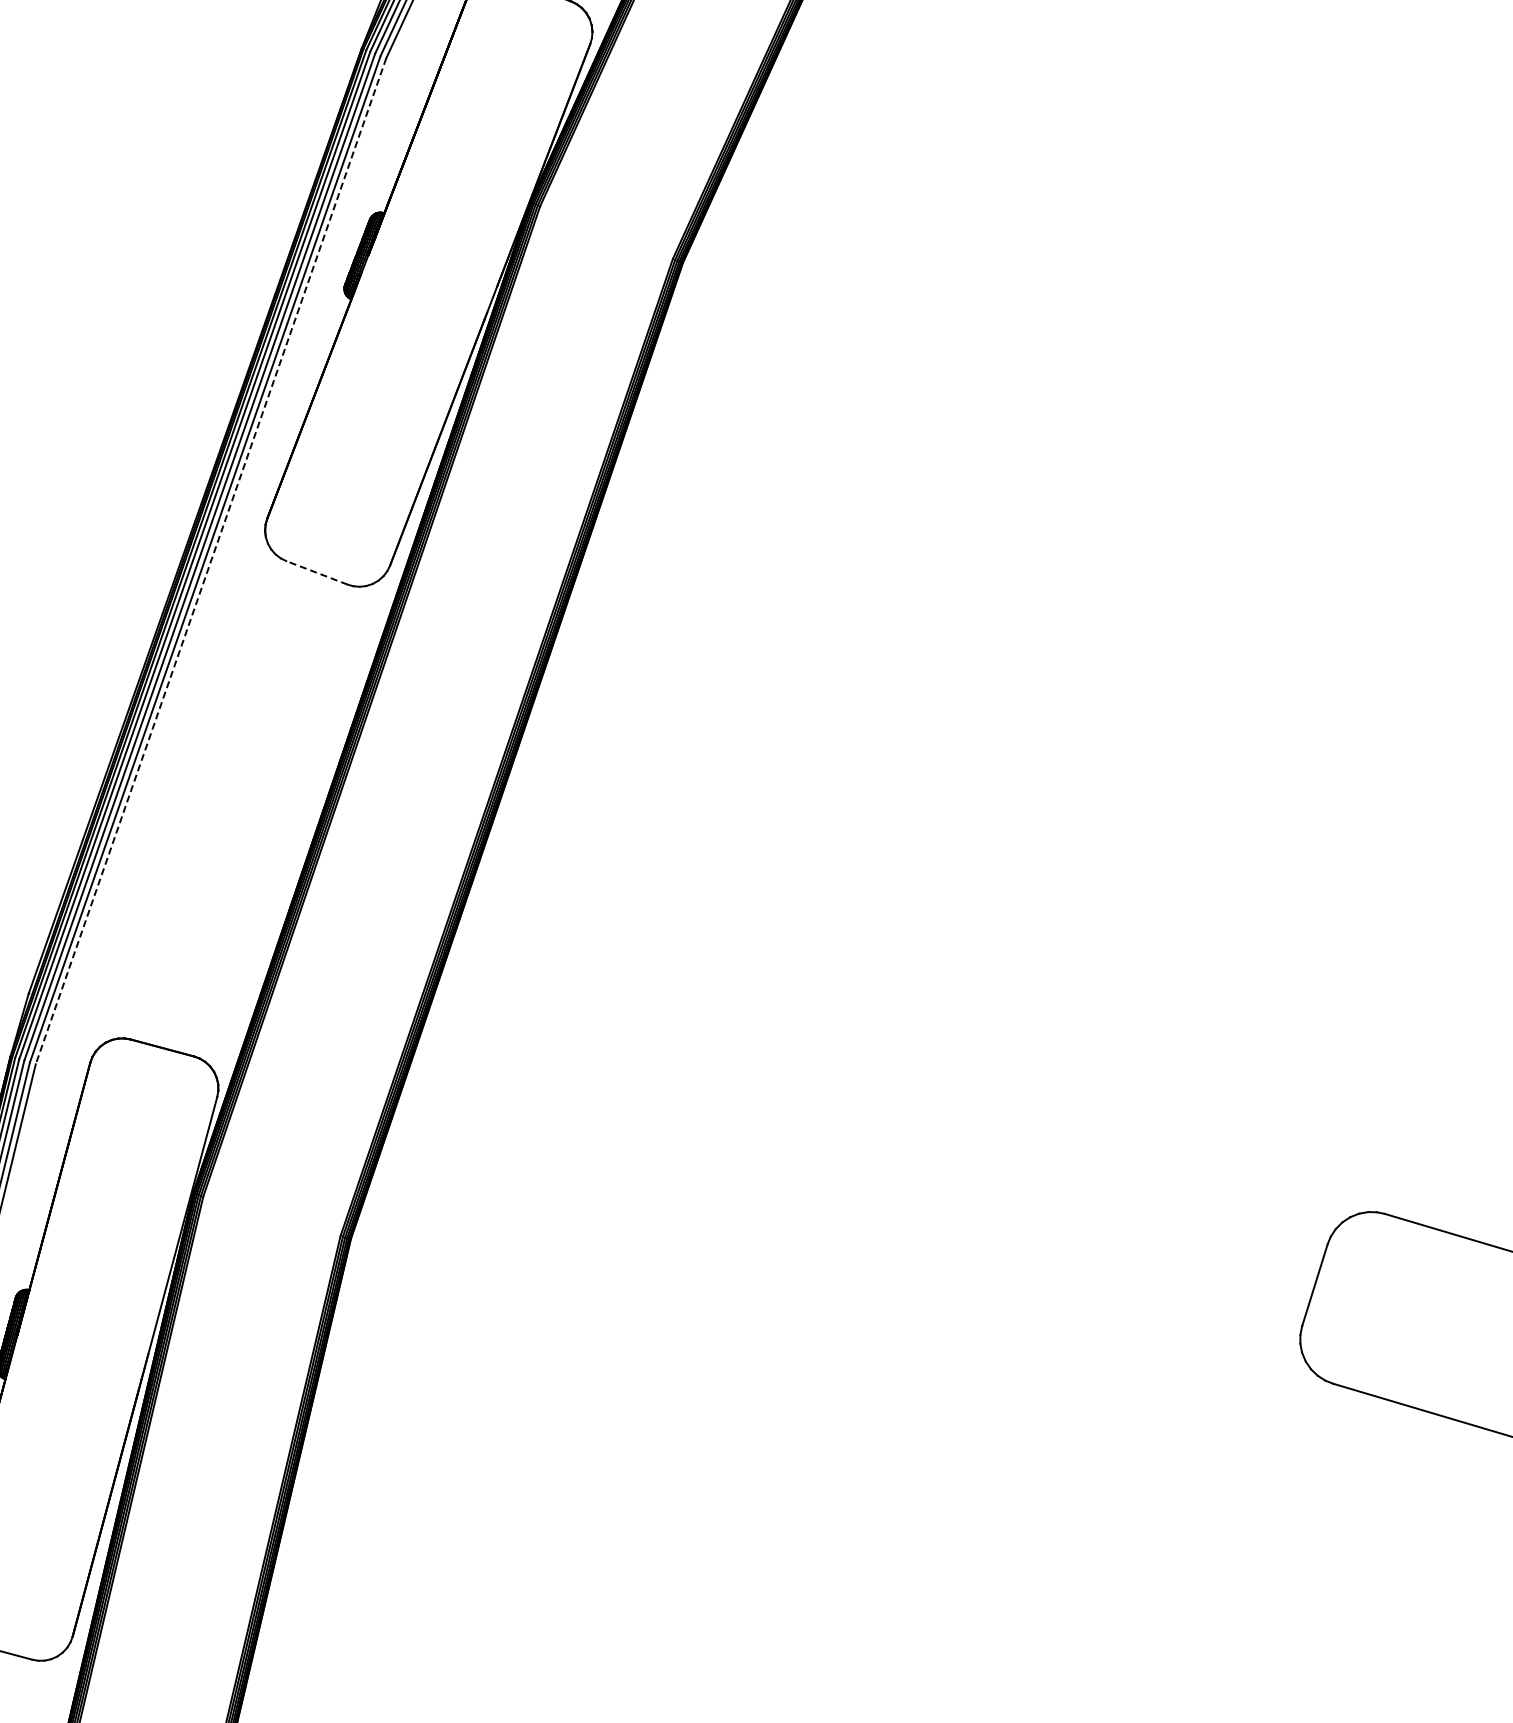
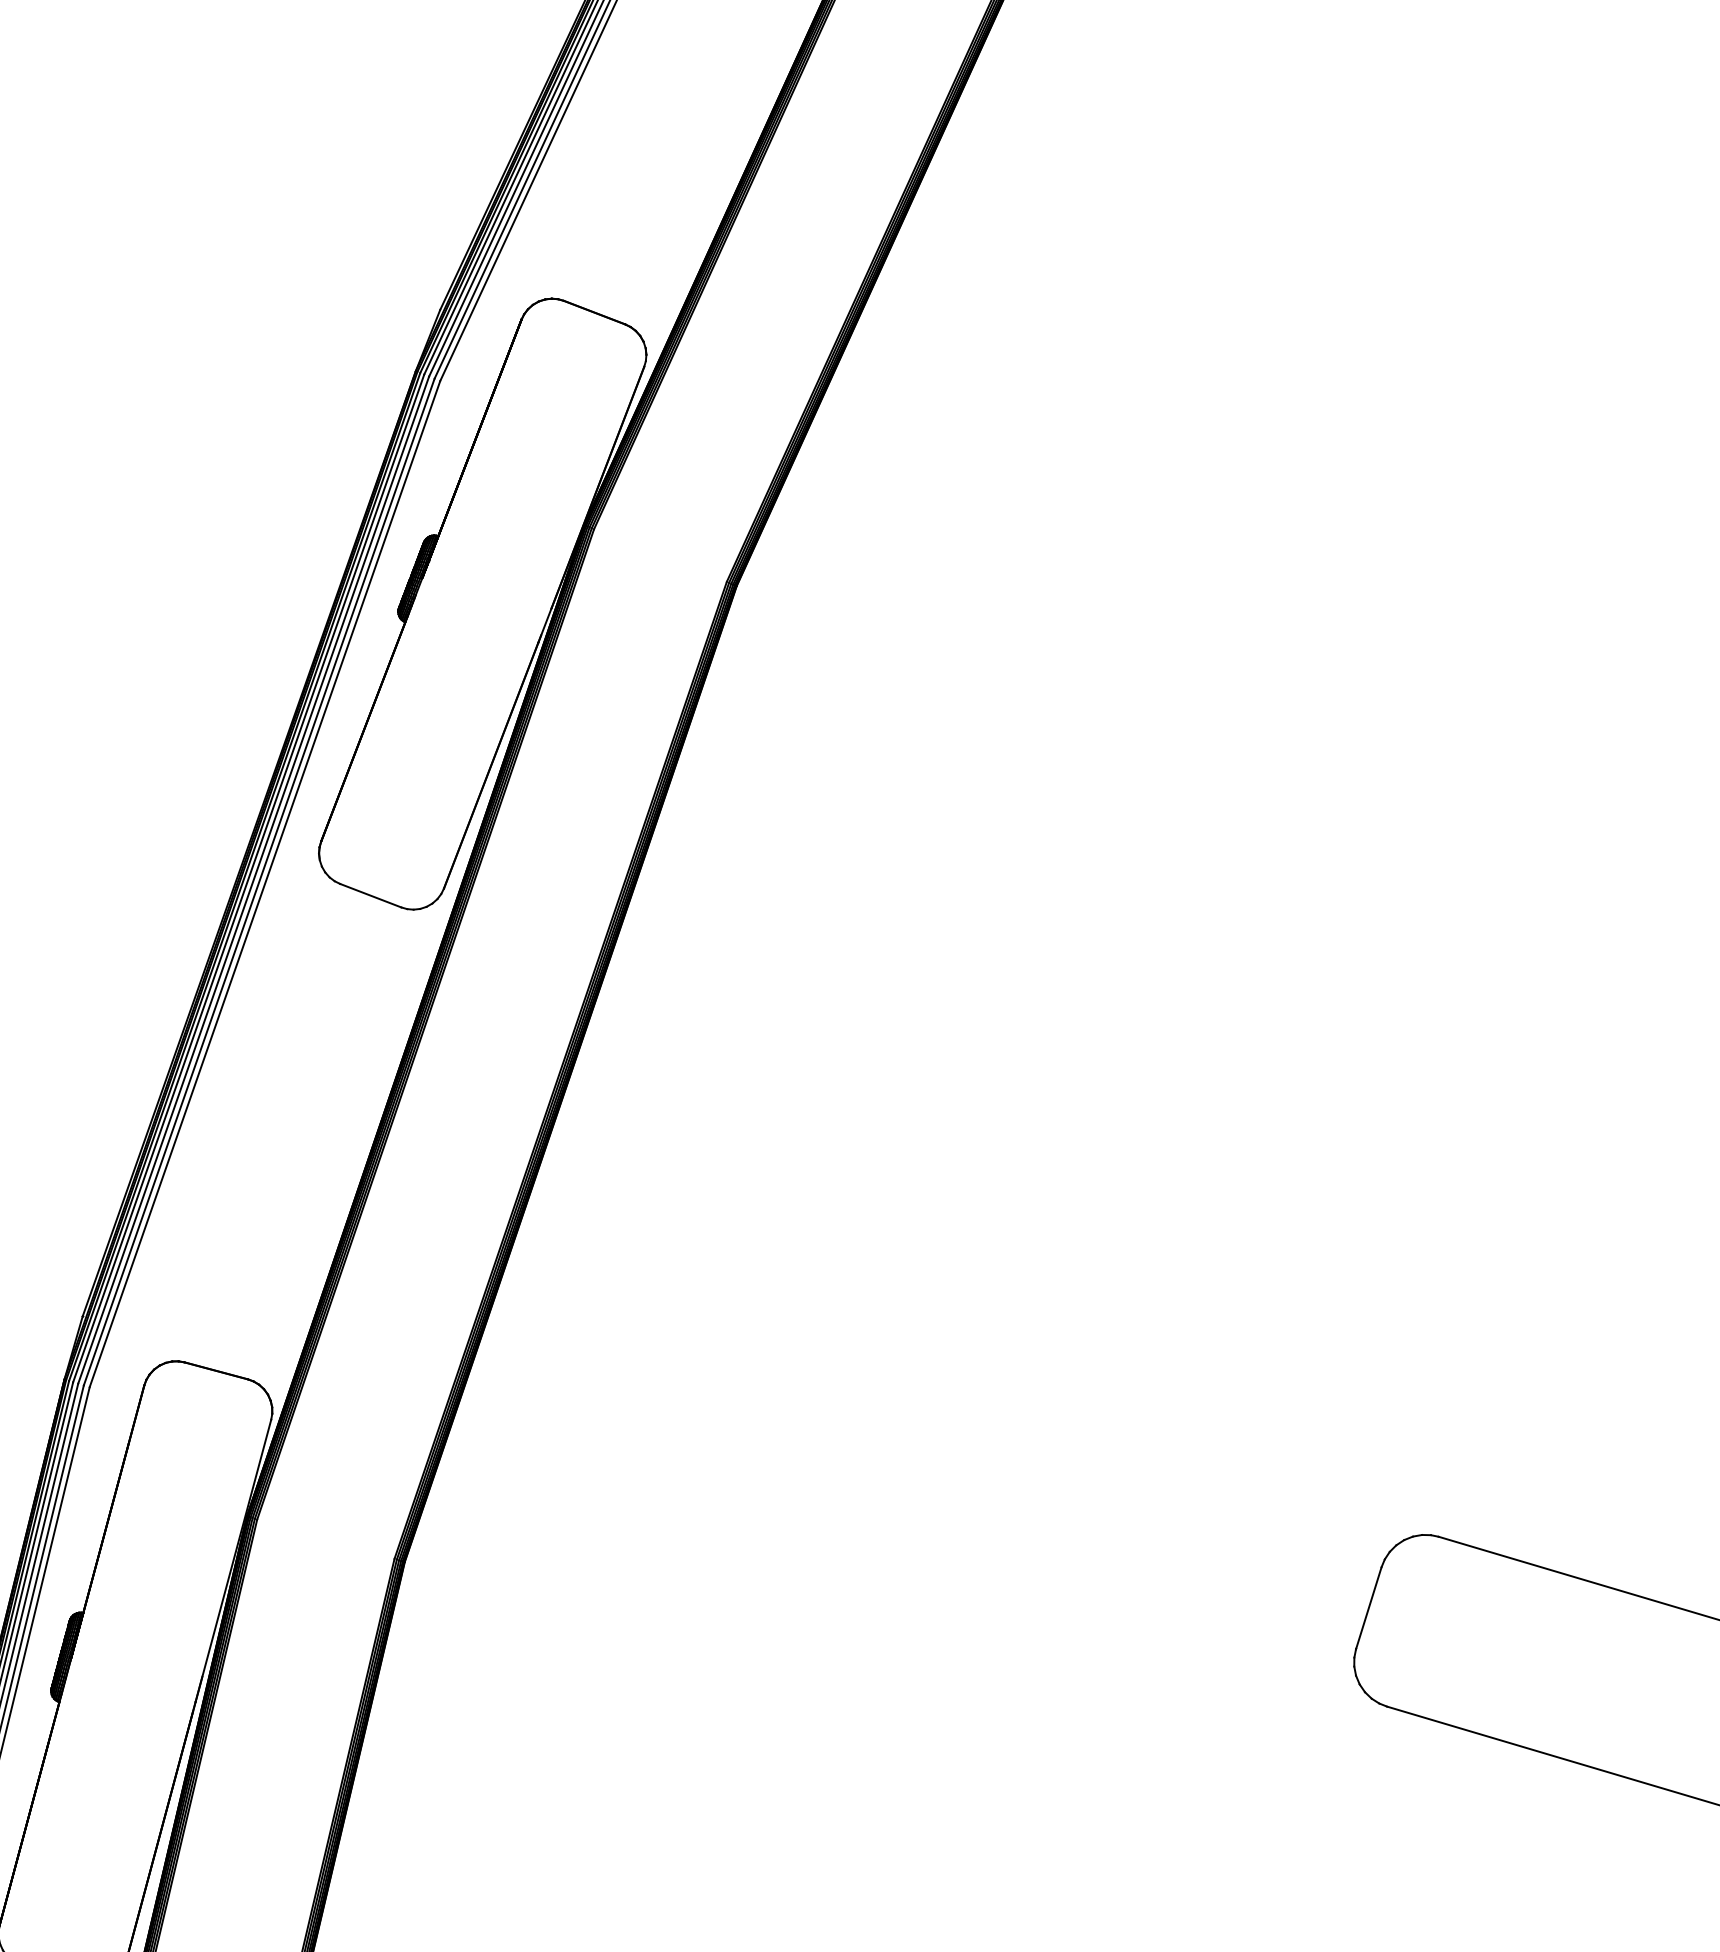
line: (210, 561) -> (264, 884), dashed -> solid
line: (316, 572) -> (370, 895), dashed -> solid

